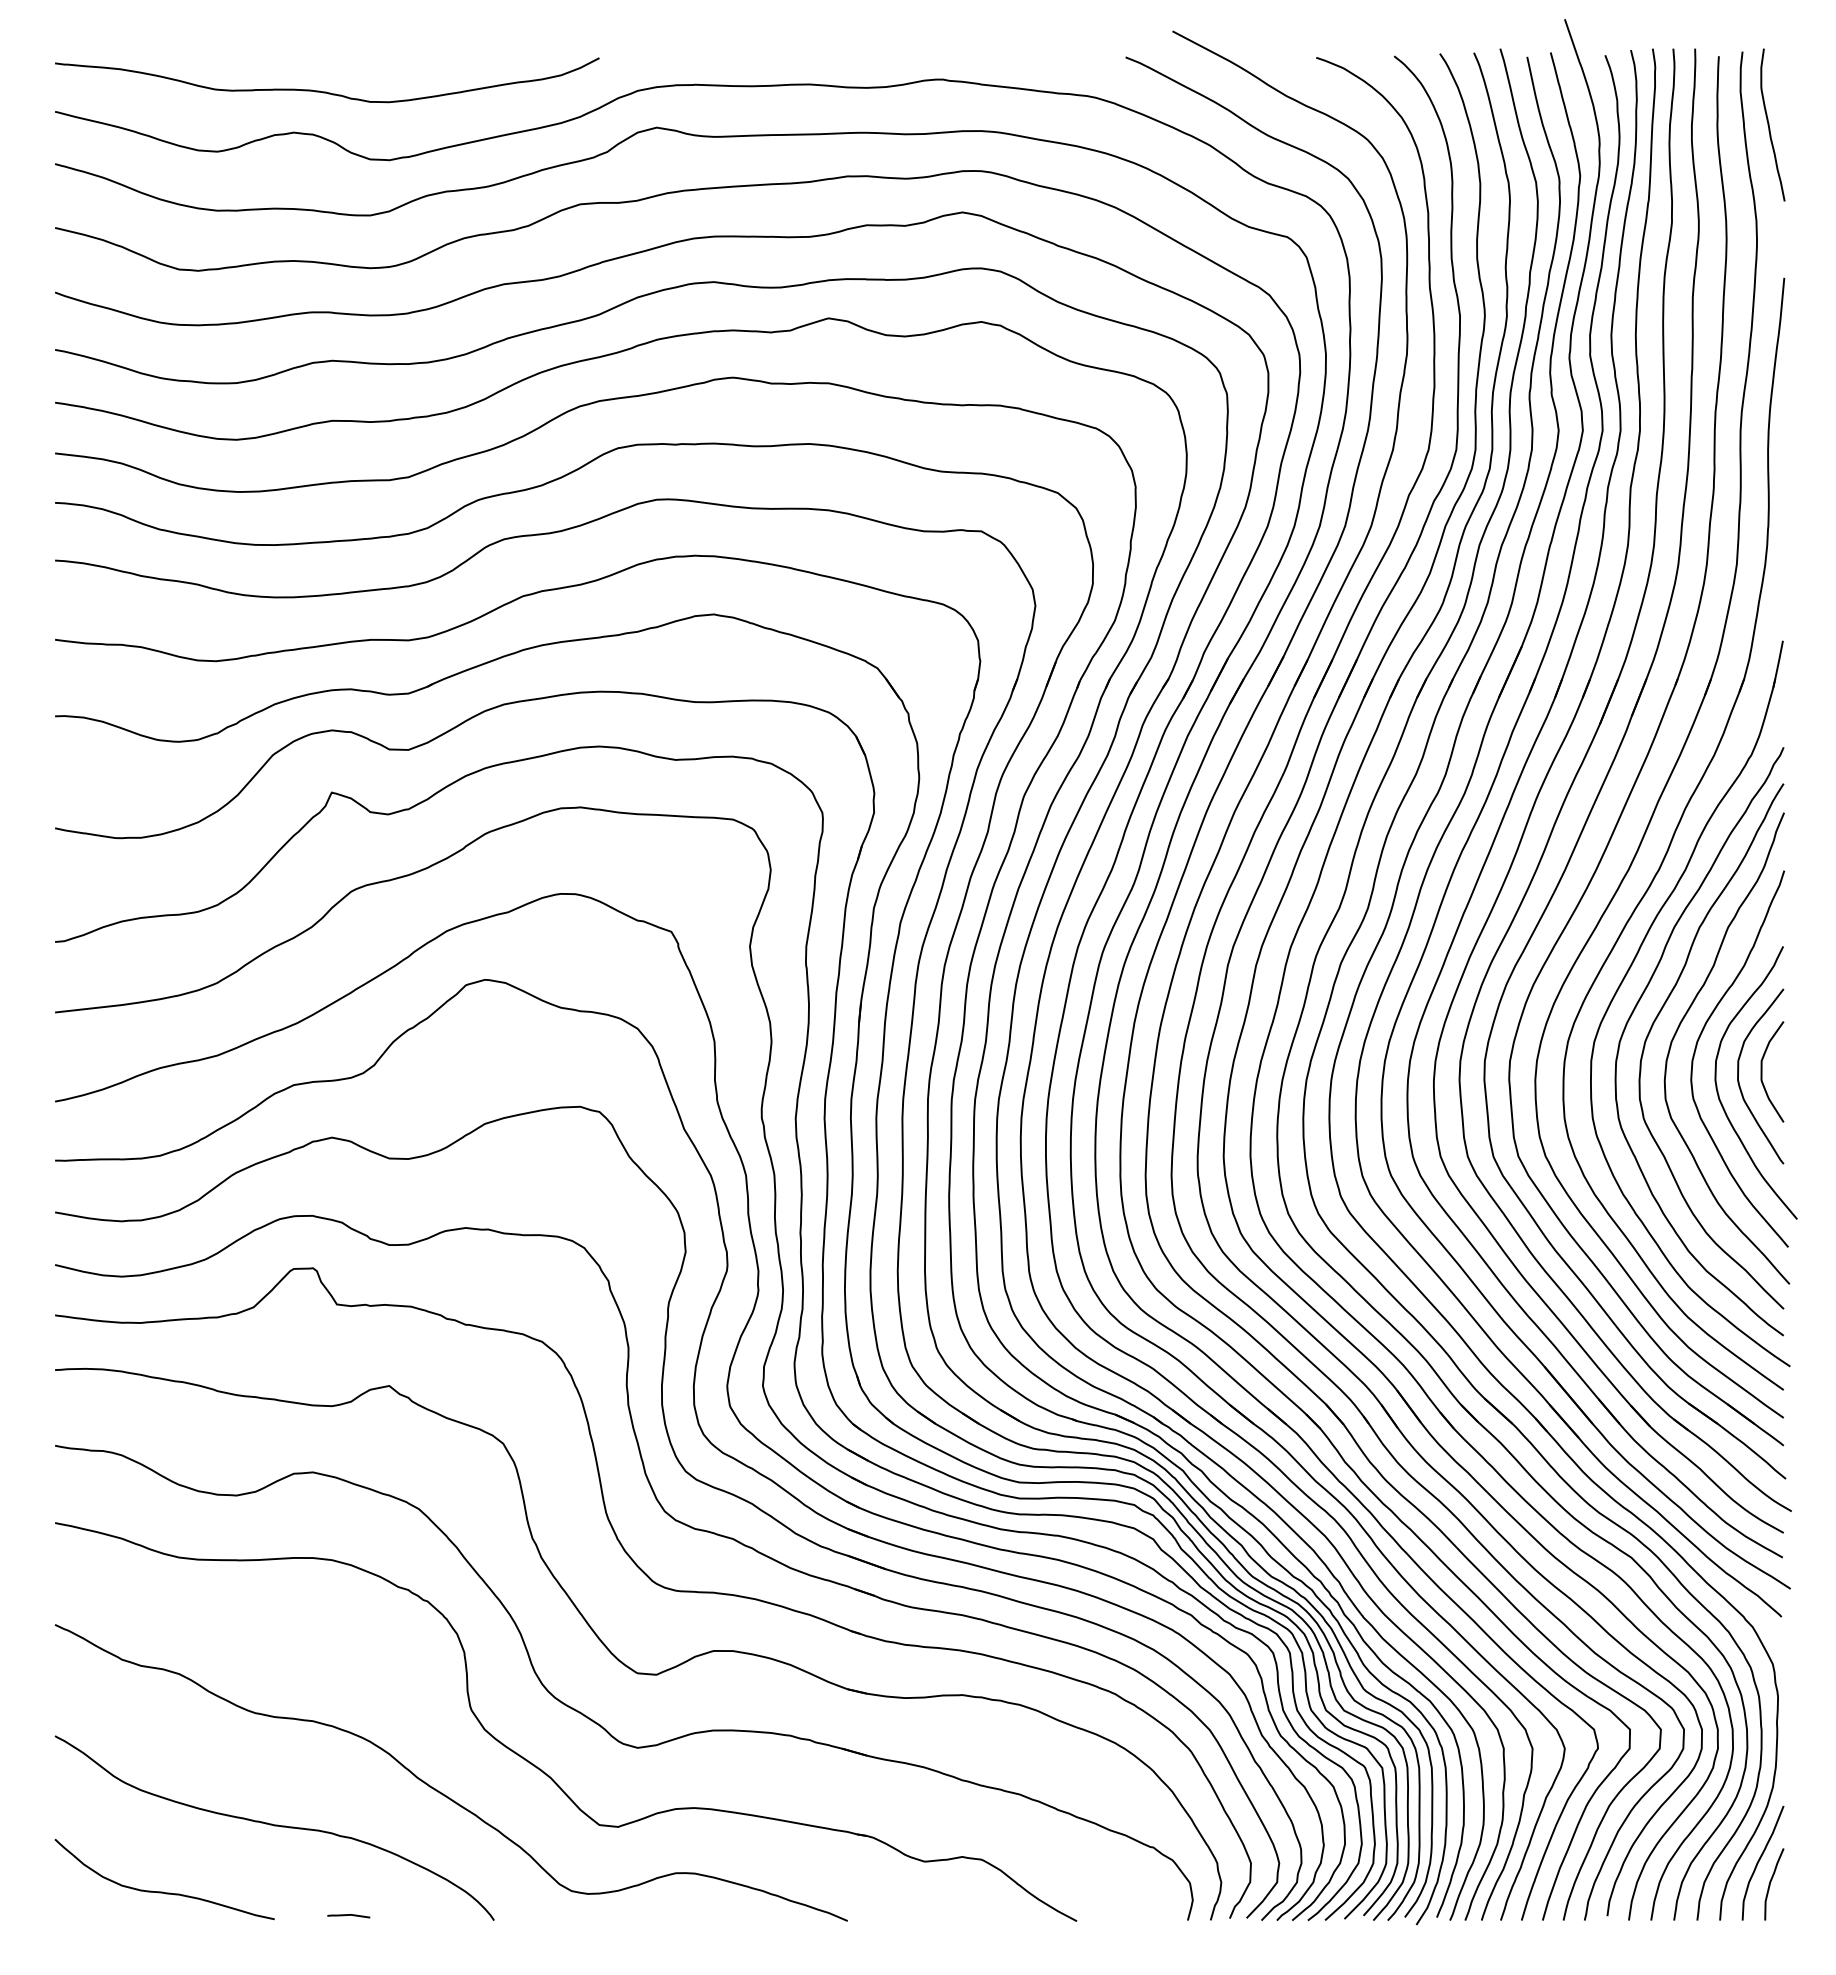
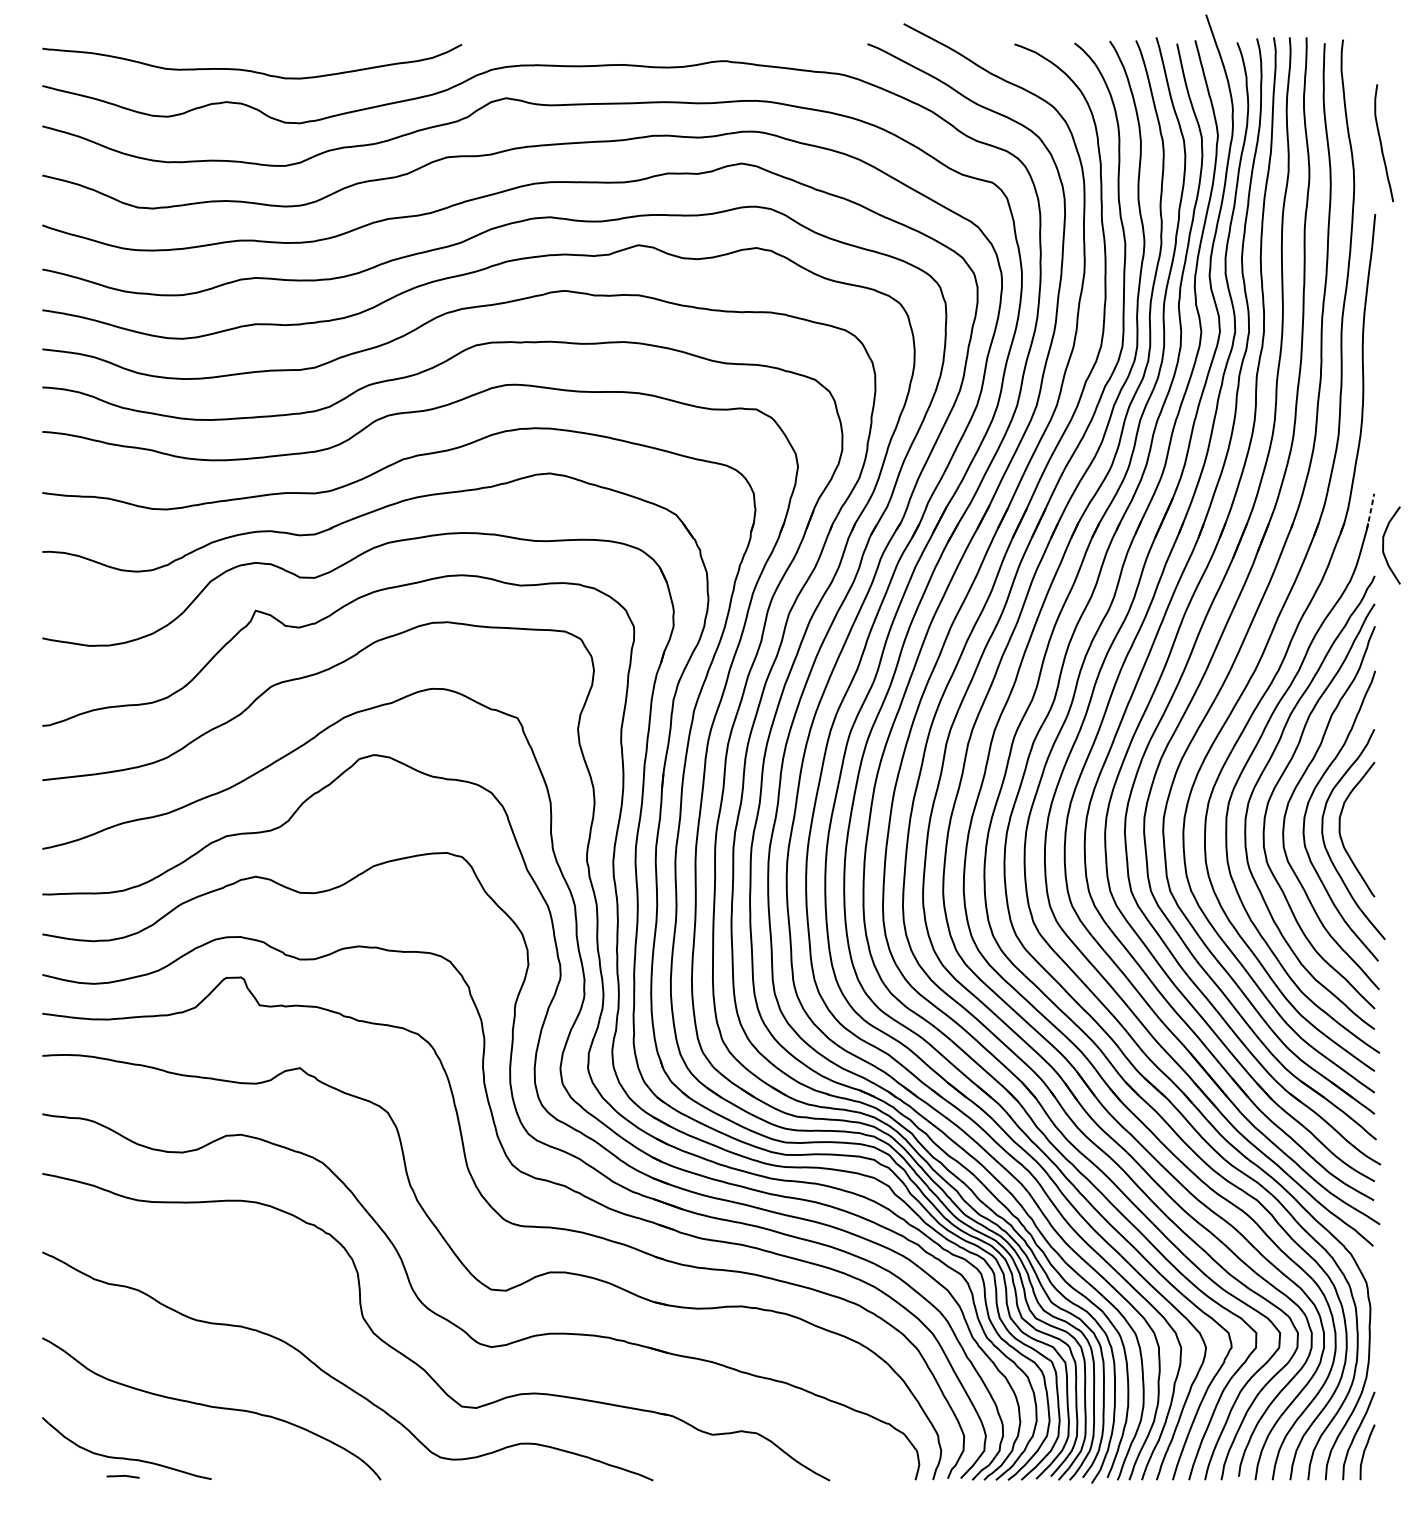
curve: (1769, 124) -> (1381, 142), moved
line: (1778, 663) -> (1370, 511), solid -> dashed
curve: (1762, 1071) -> (1383, 545), moved
line: (348, 1915) -> (122, 1476), moved

